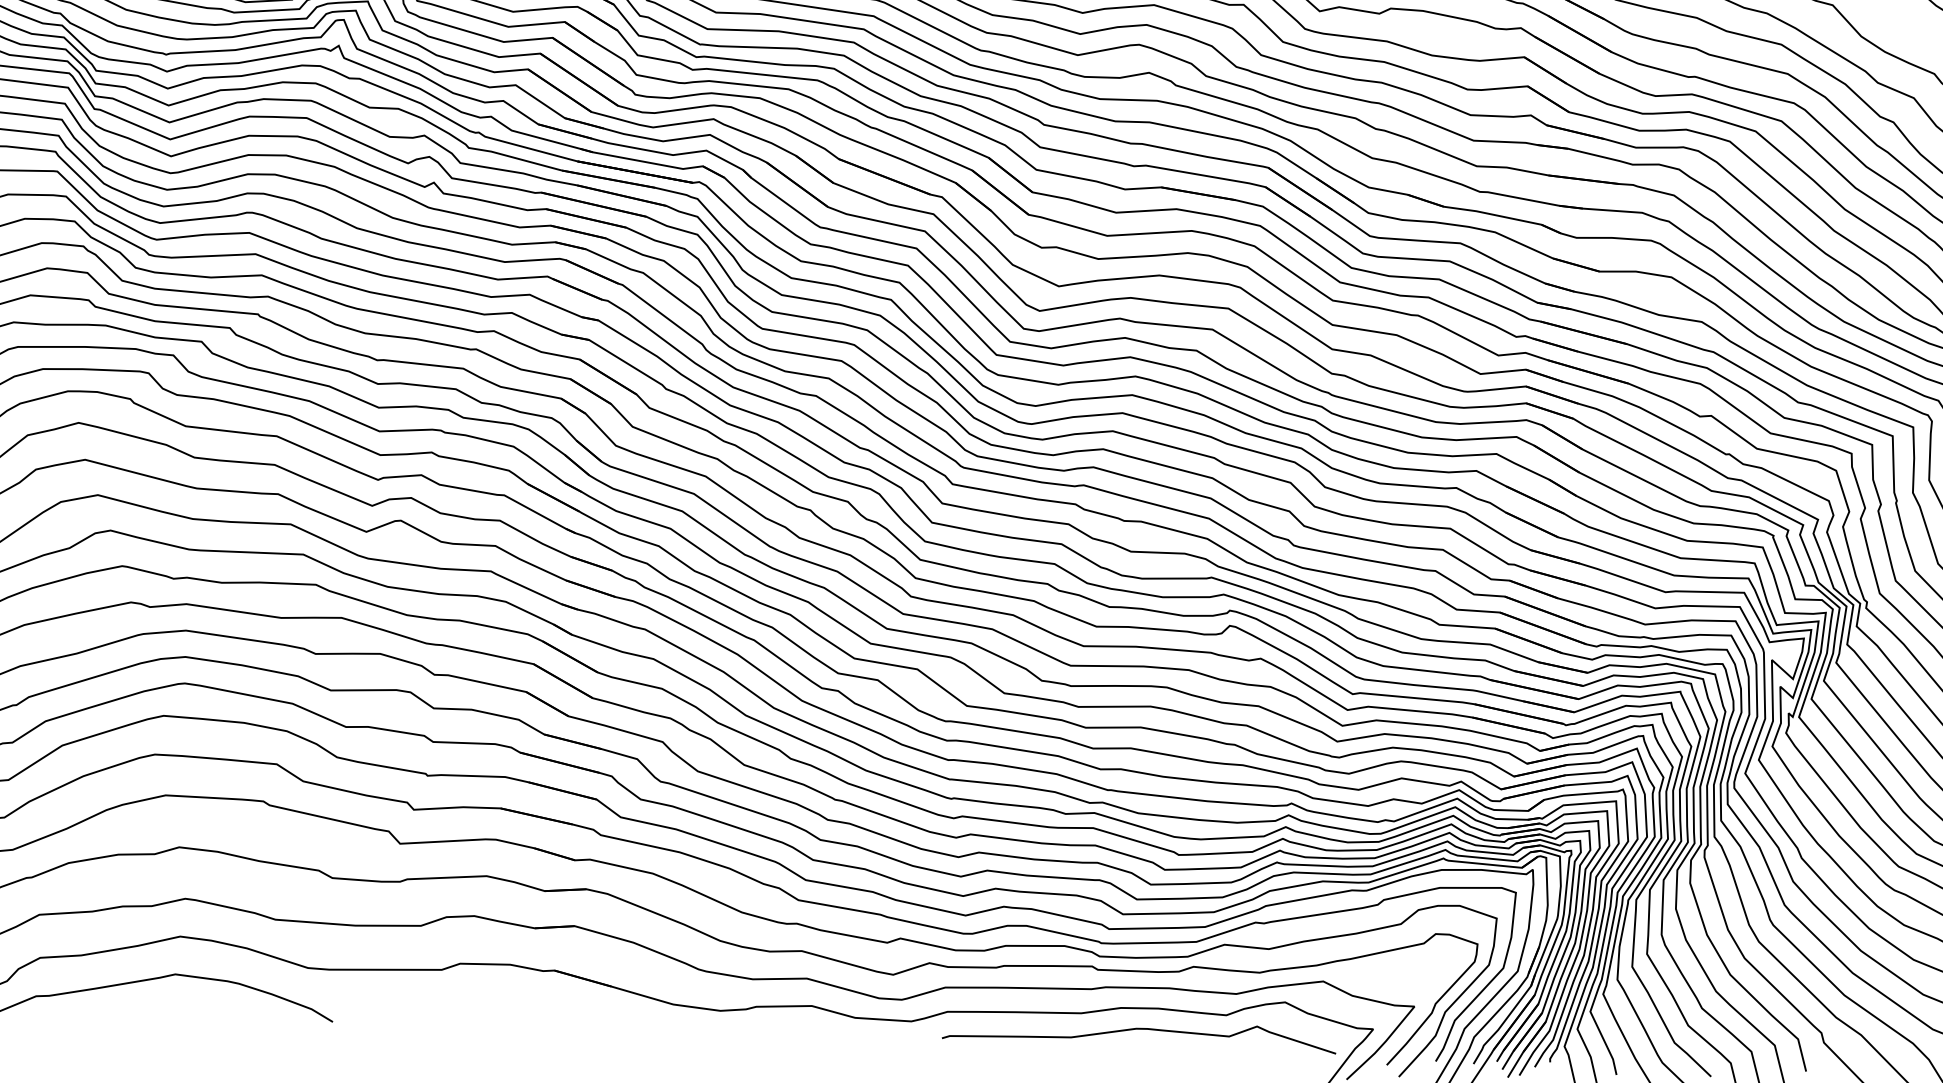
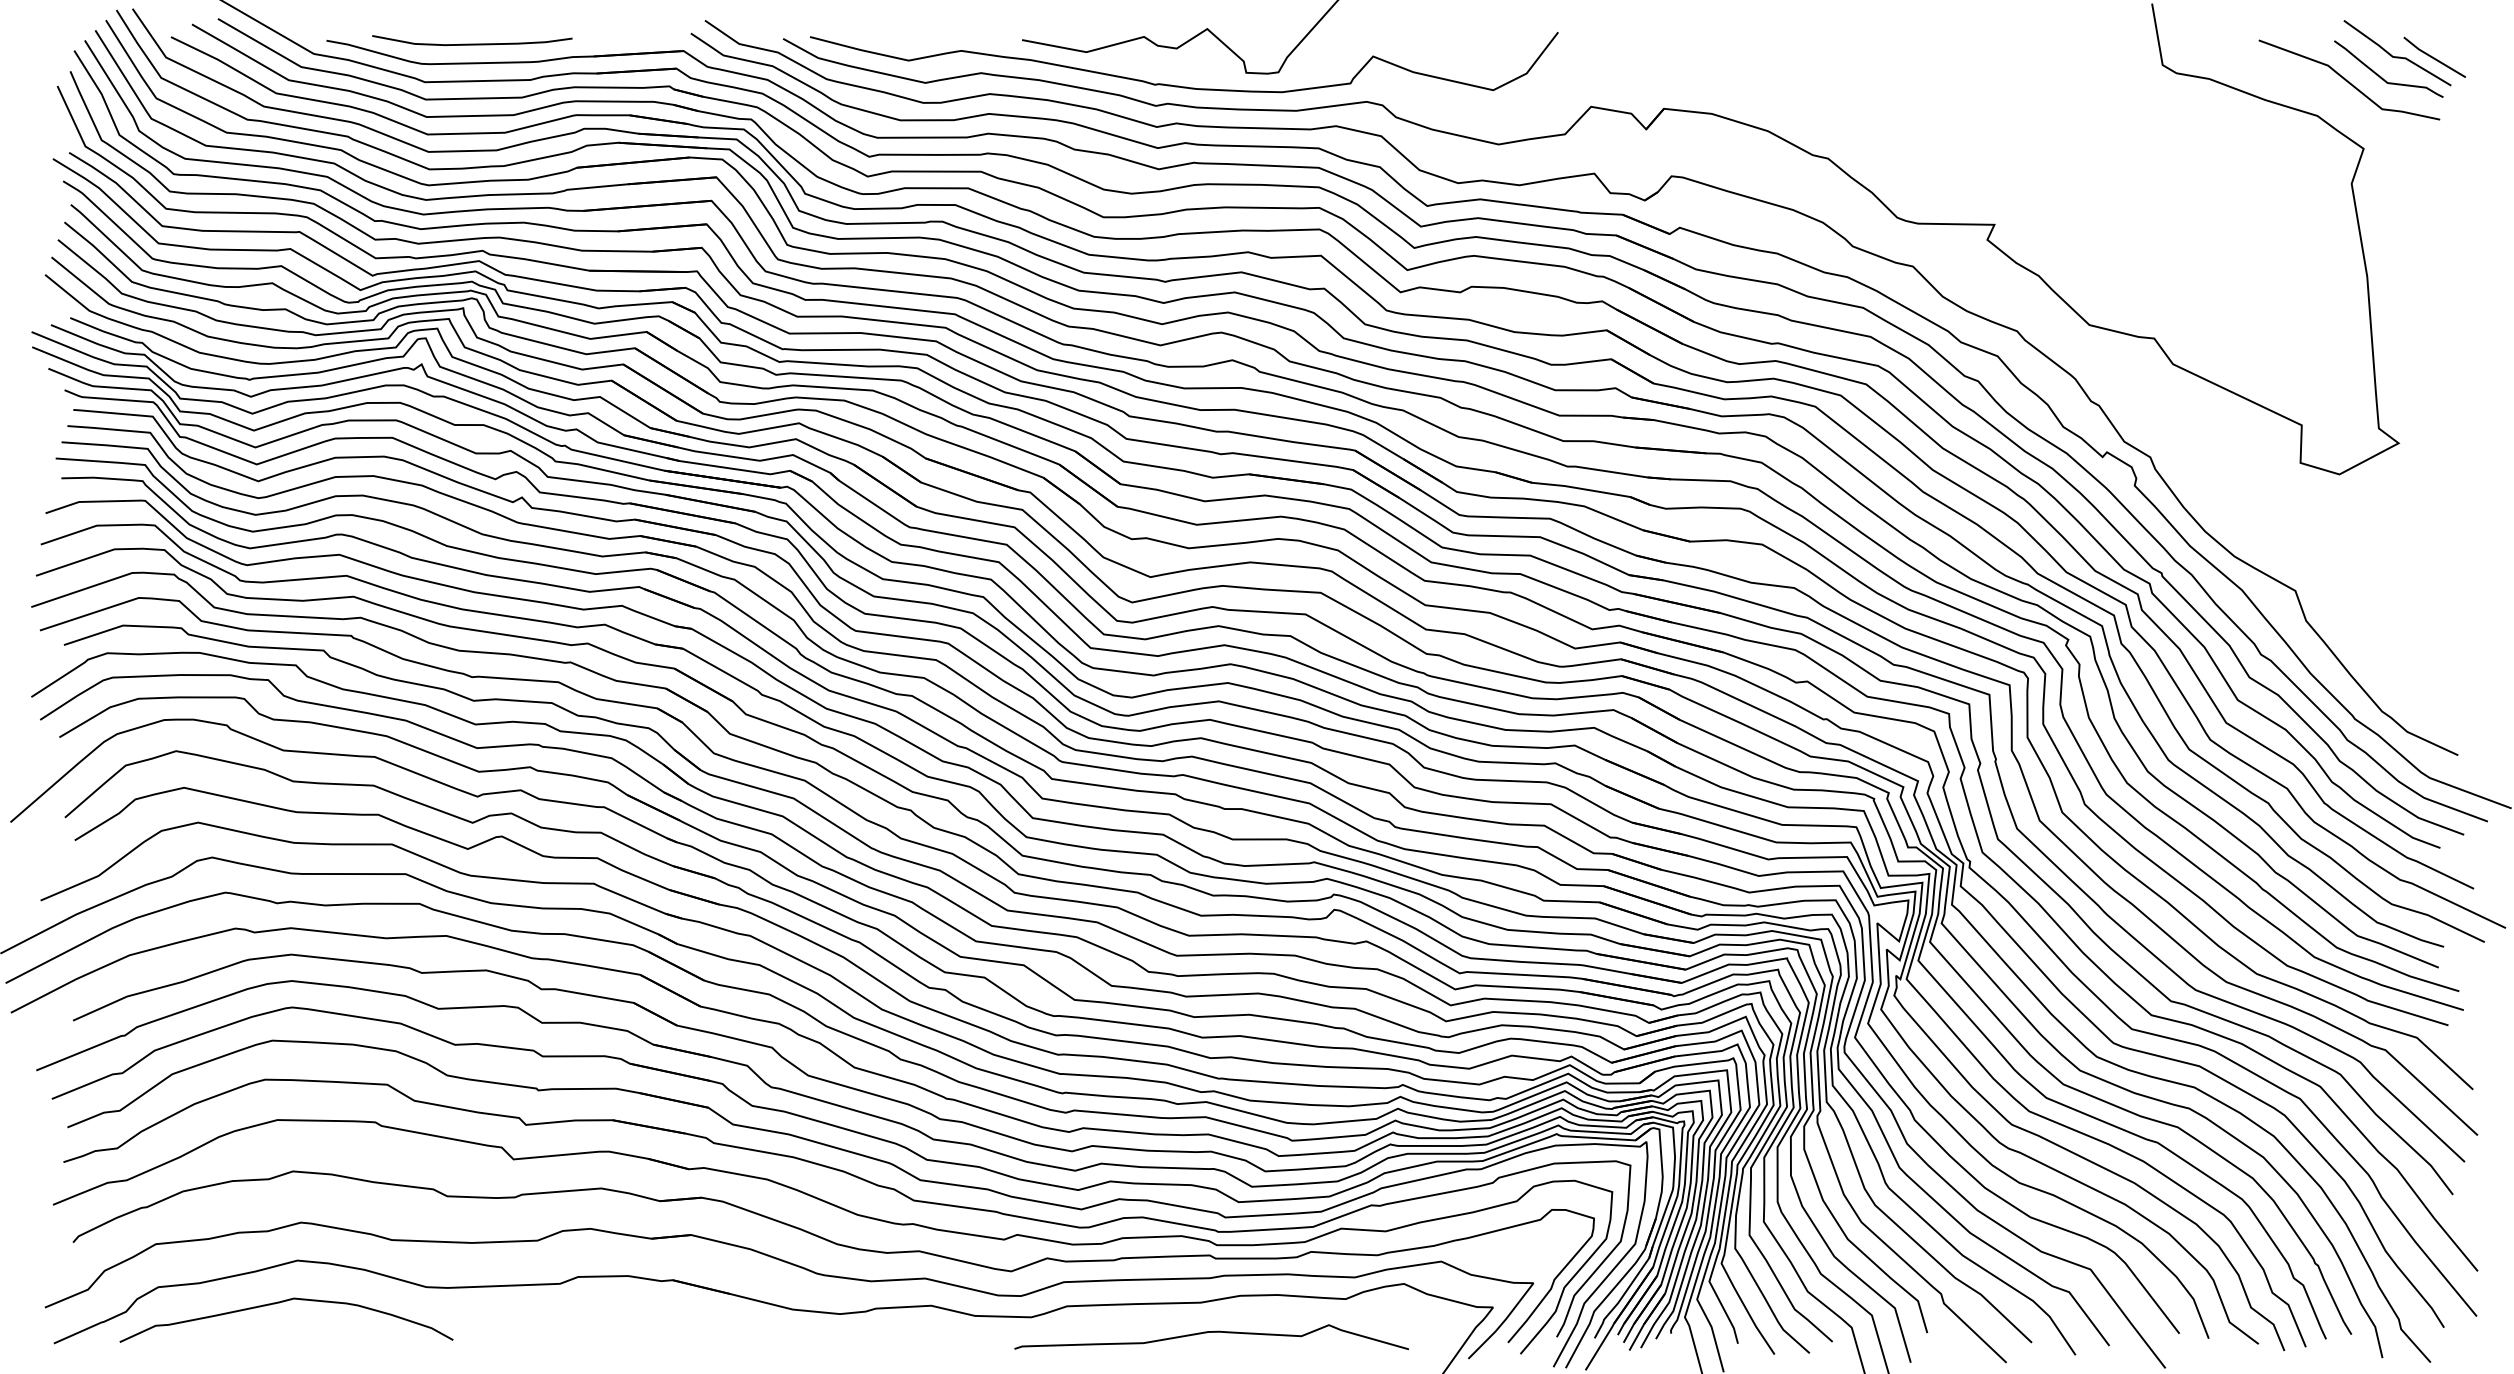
curve: (1139, 1029) -> (1211, 1332), moved

